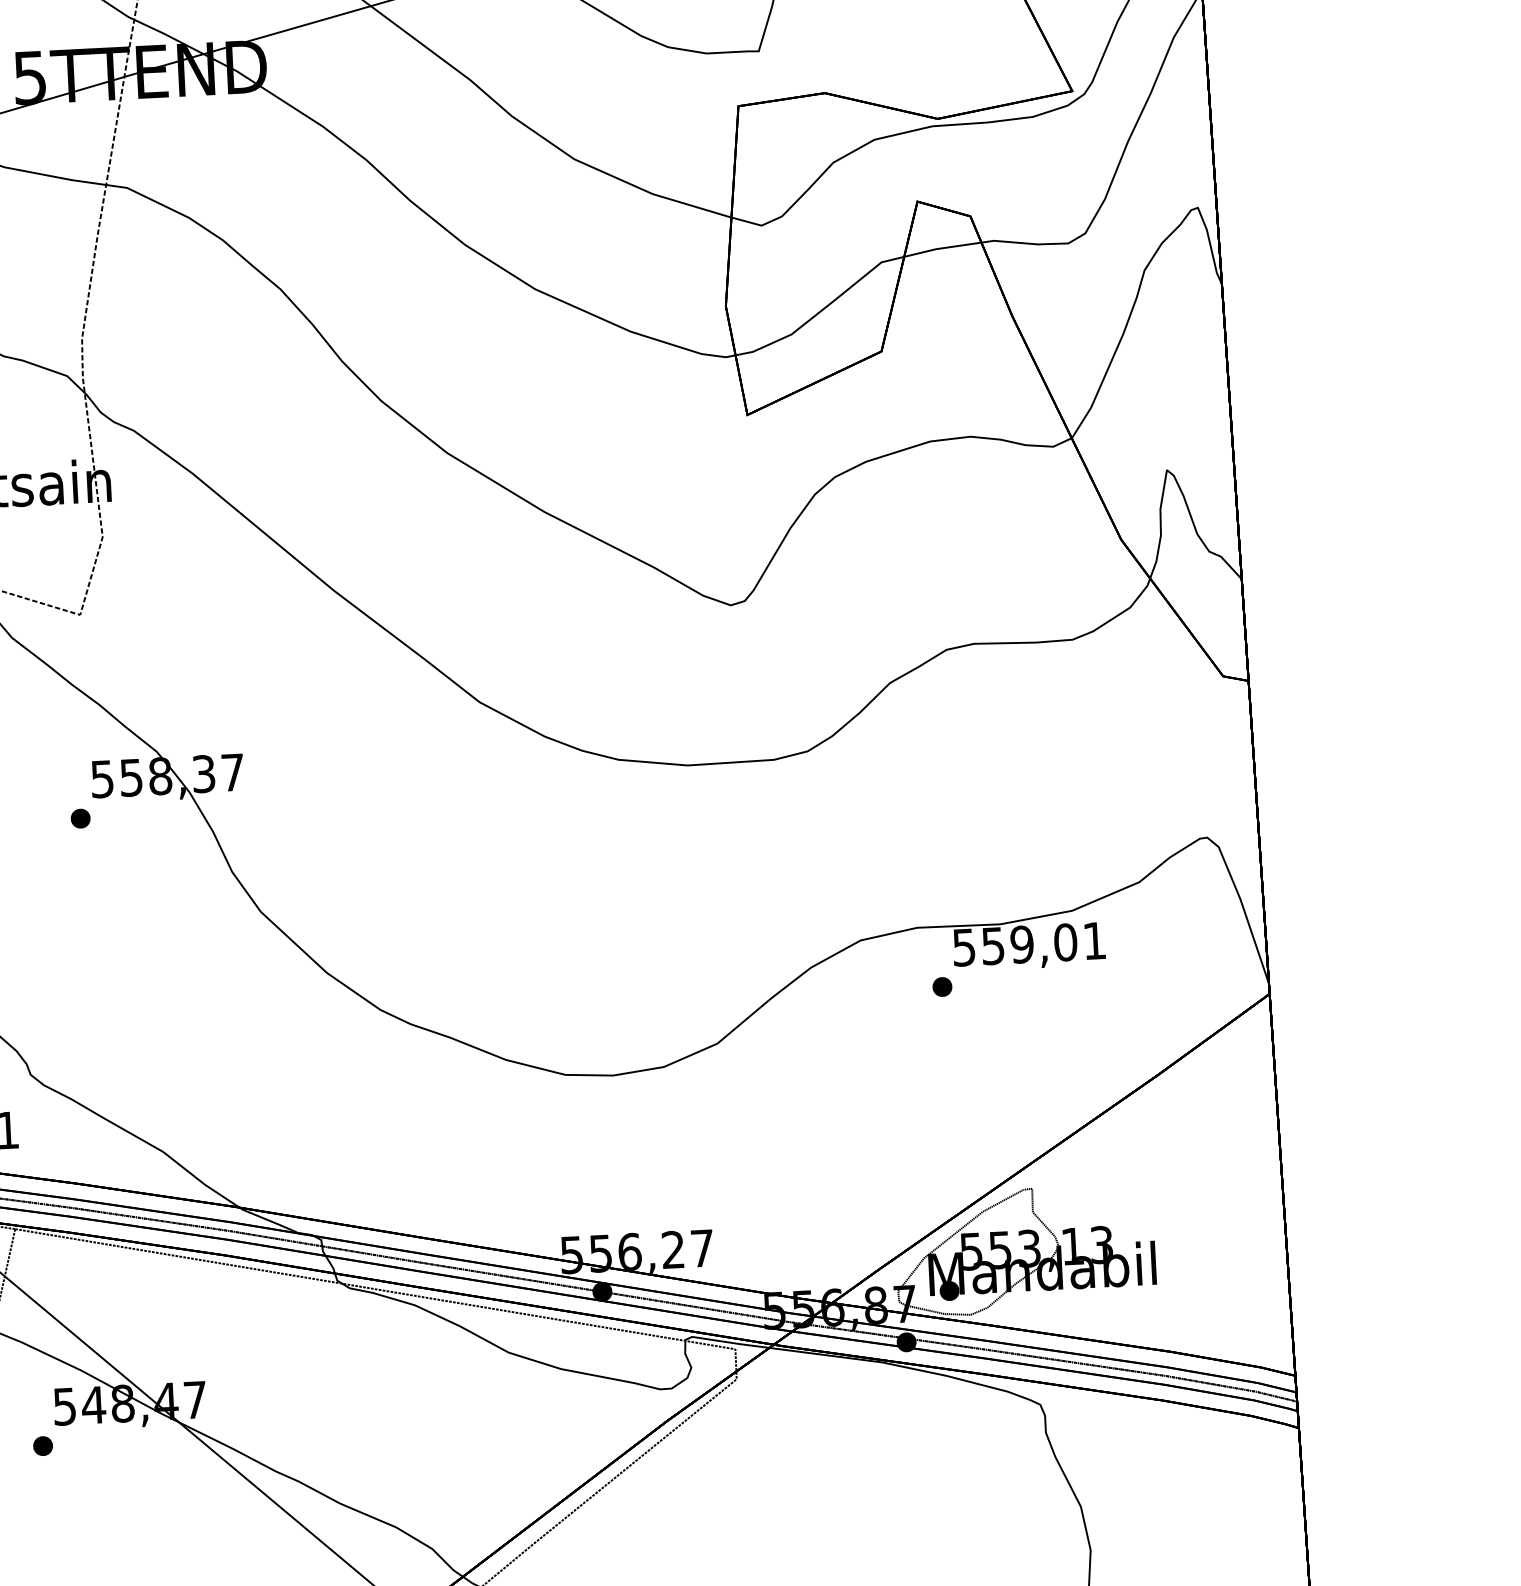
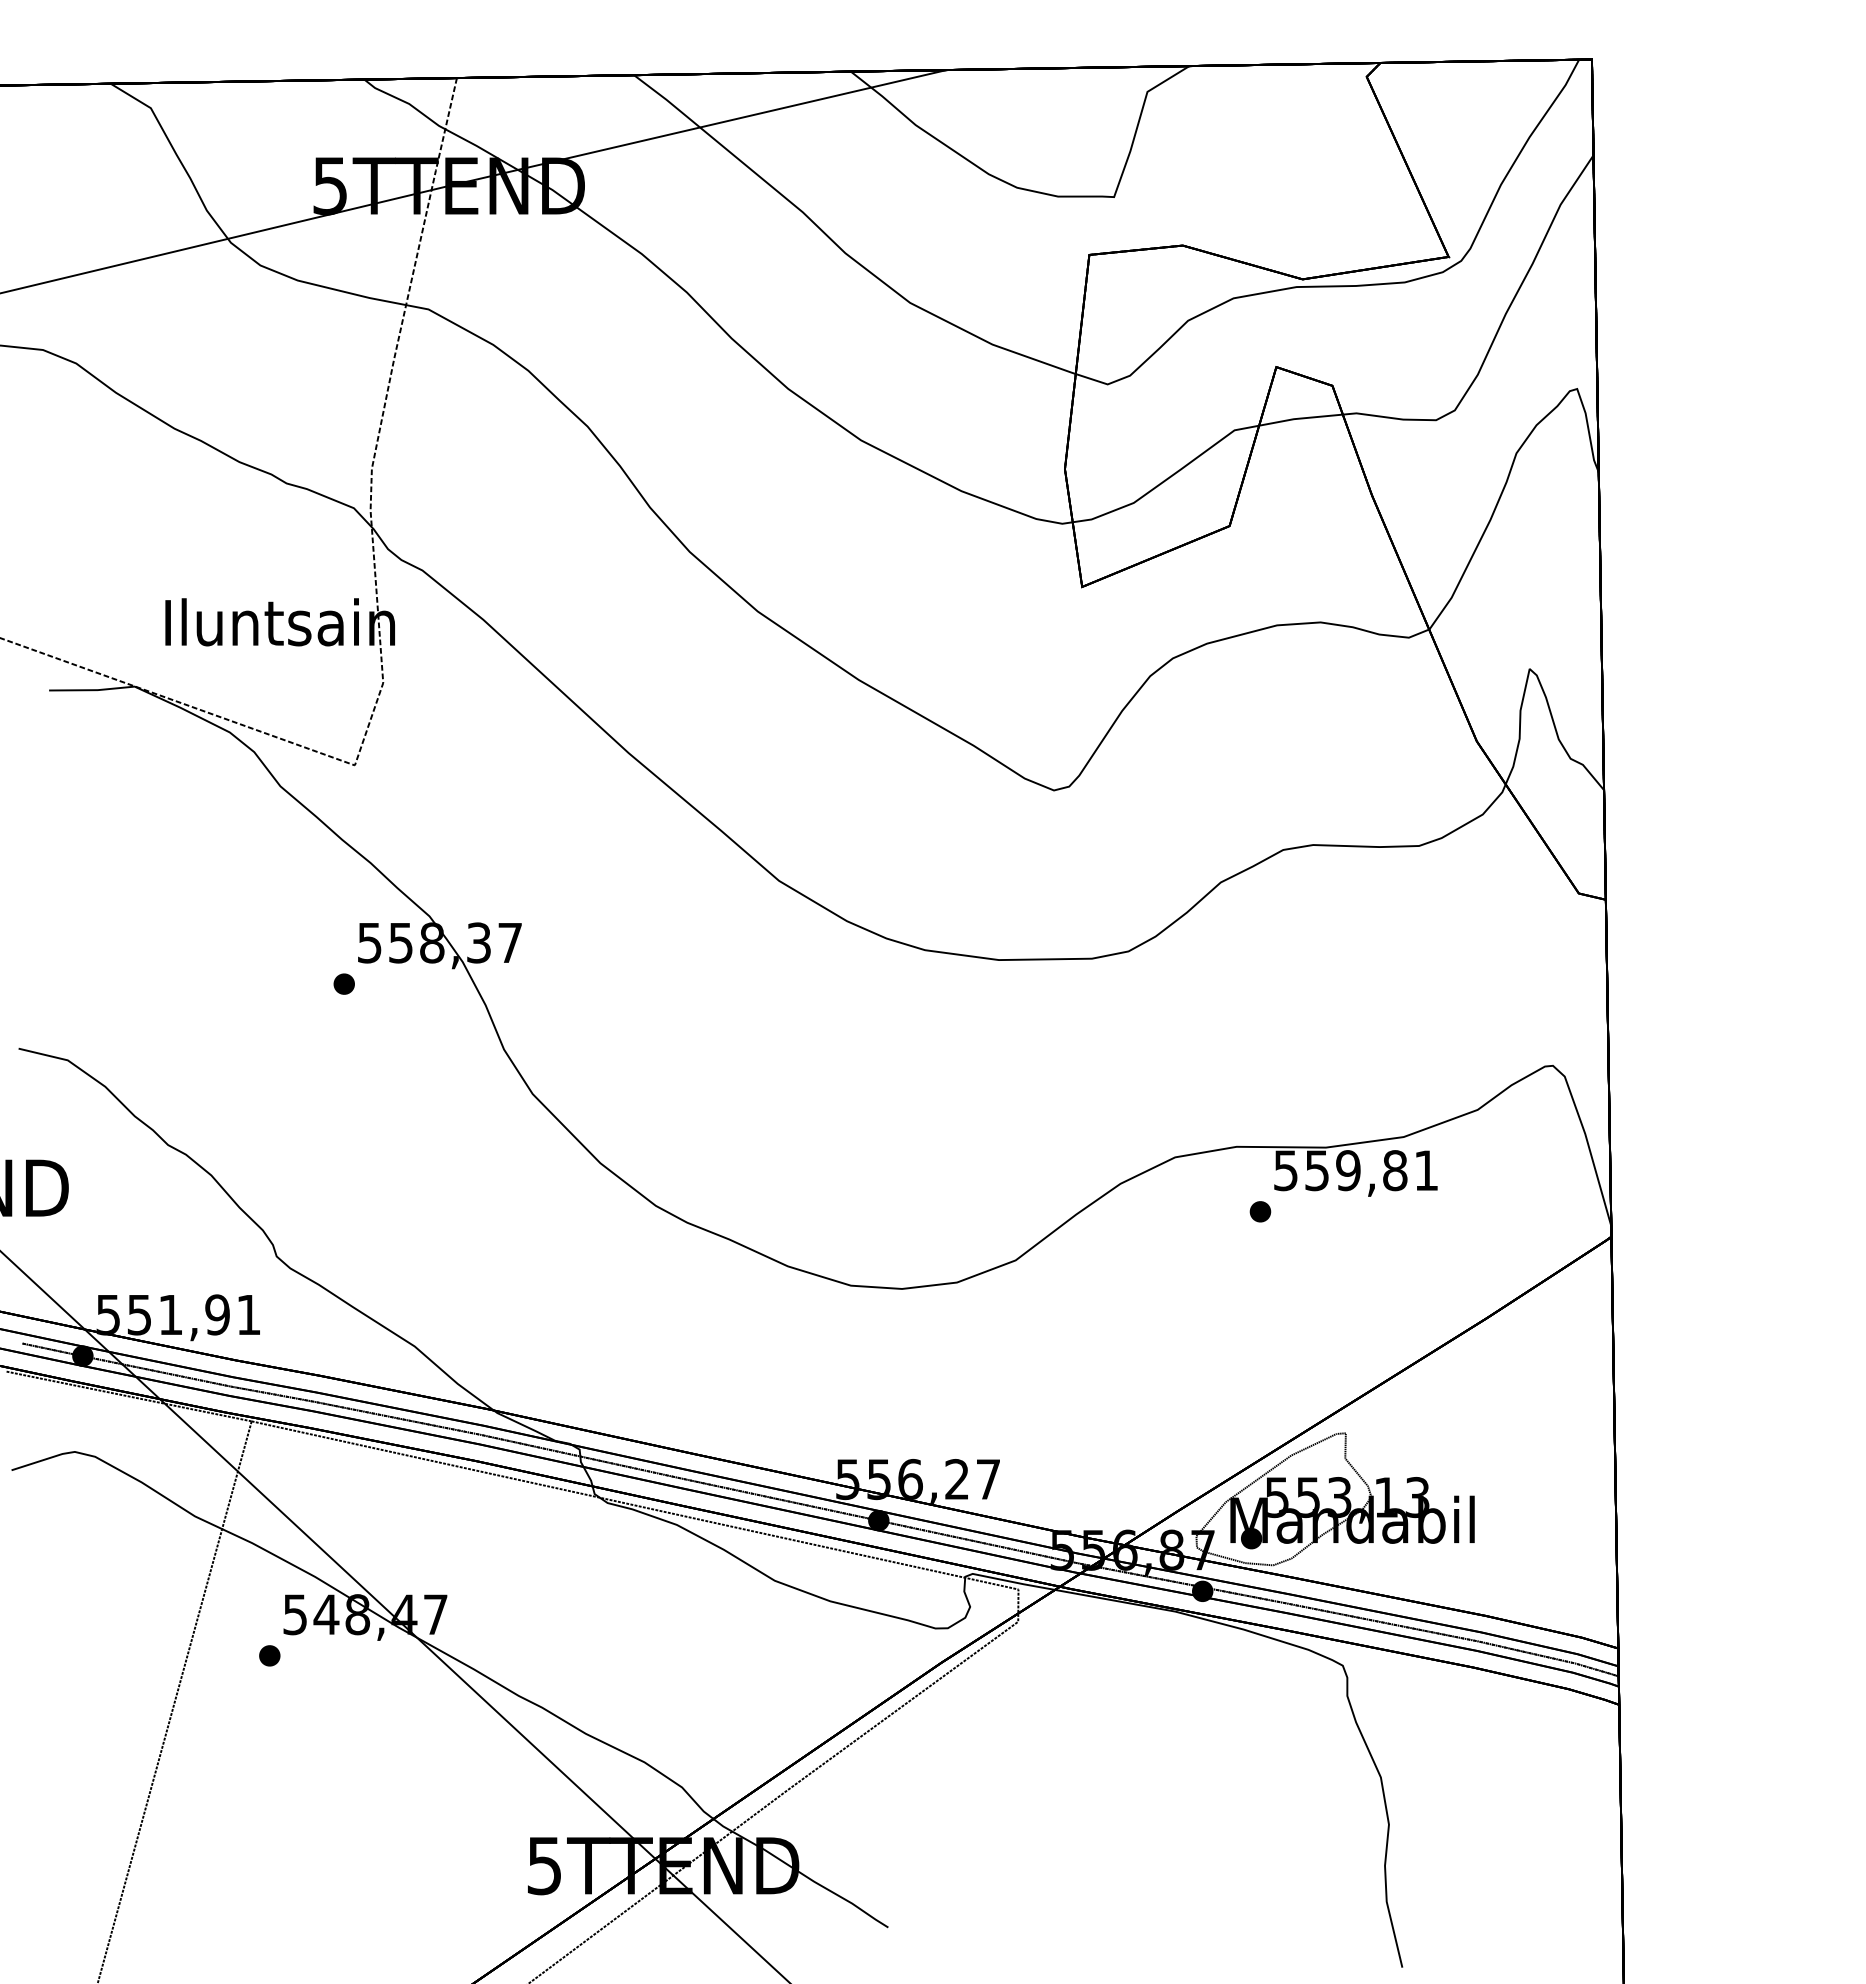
text: (1065, 942) -> (1395, 1170), 559,01 -> 559,81

